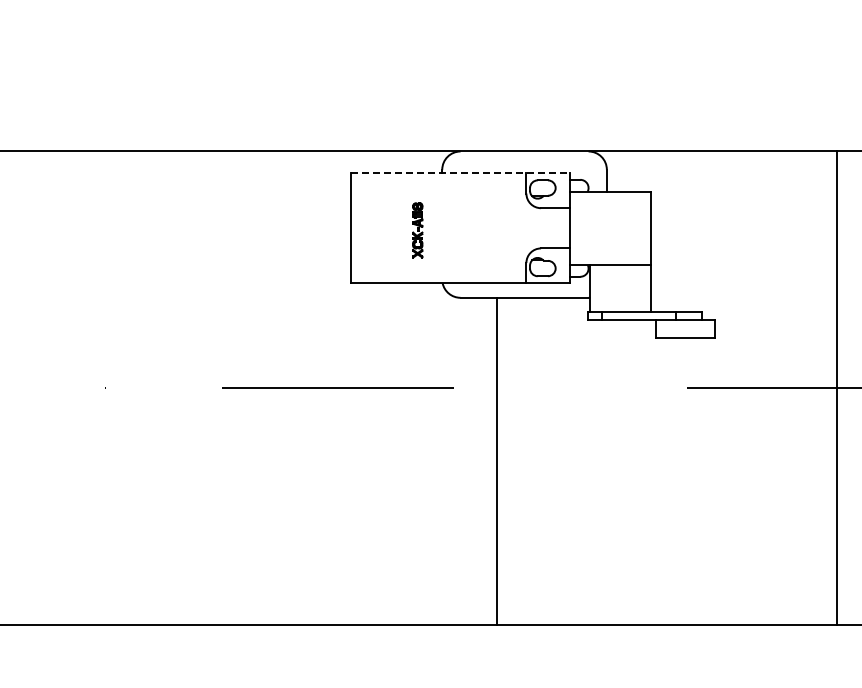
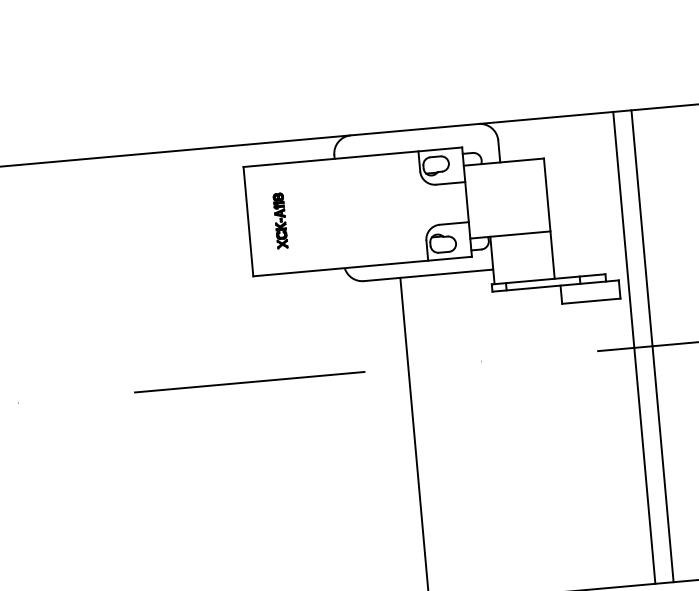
line: (460, 173) -> (352, 157), dashed -> solid
part: (417, 230) -> (280, 221), moved
line: (723, 388) -> (633, 348), added
line: (742, 388) -> (652, 346), added

